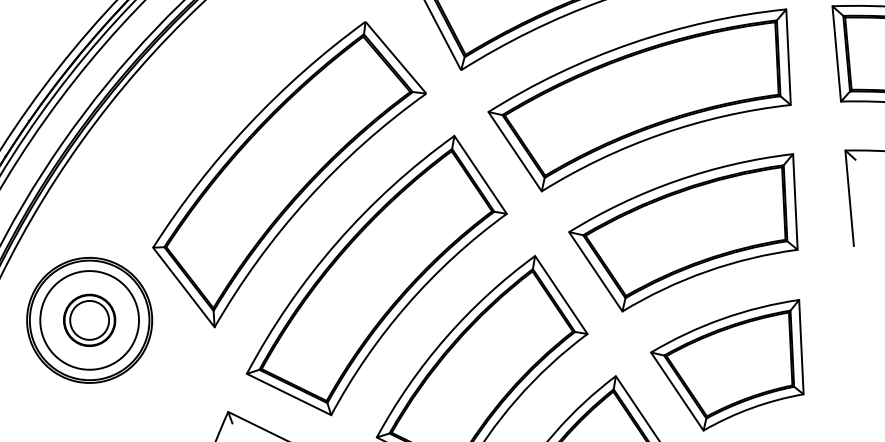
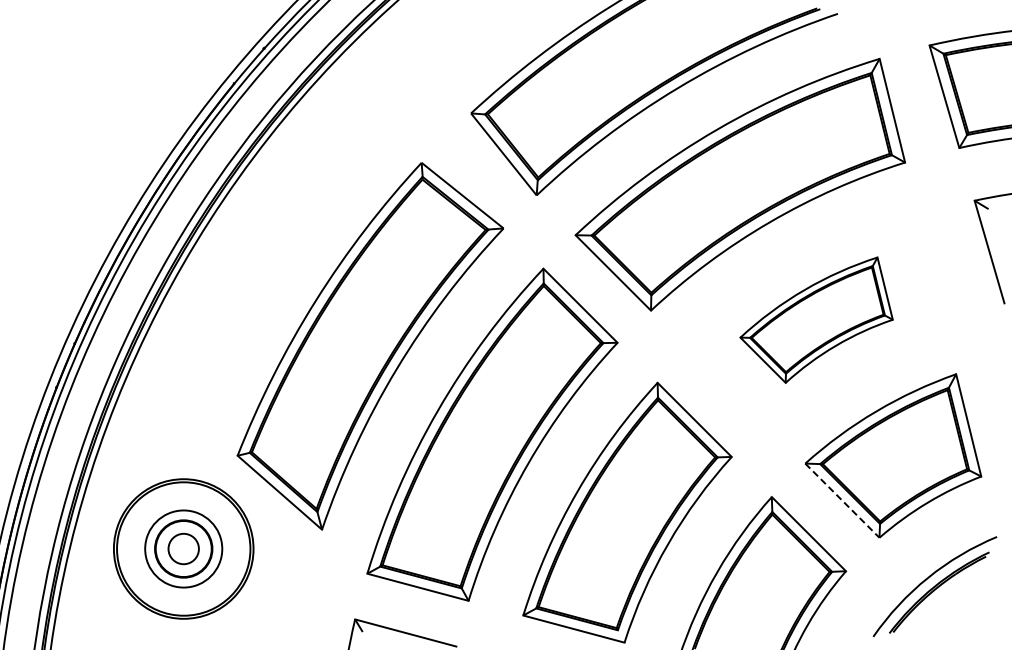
part: (685, 227) -> (816, 319), size x0.6
circle: (89, 319) -> (183, 548), size x0.7
circle: (89, 319) -> (183, 548), size x0.7
line: (677, 392) -> (842, 501), solid -> dashed

